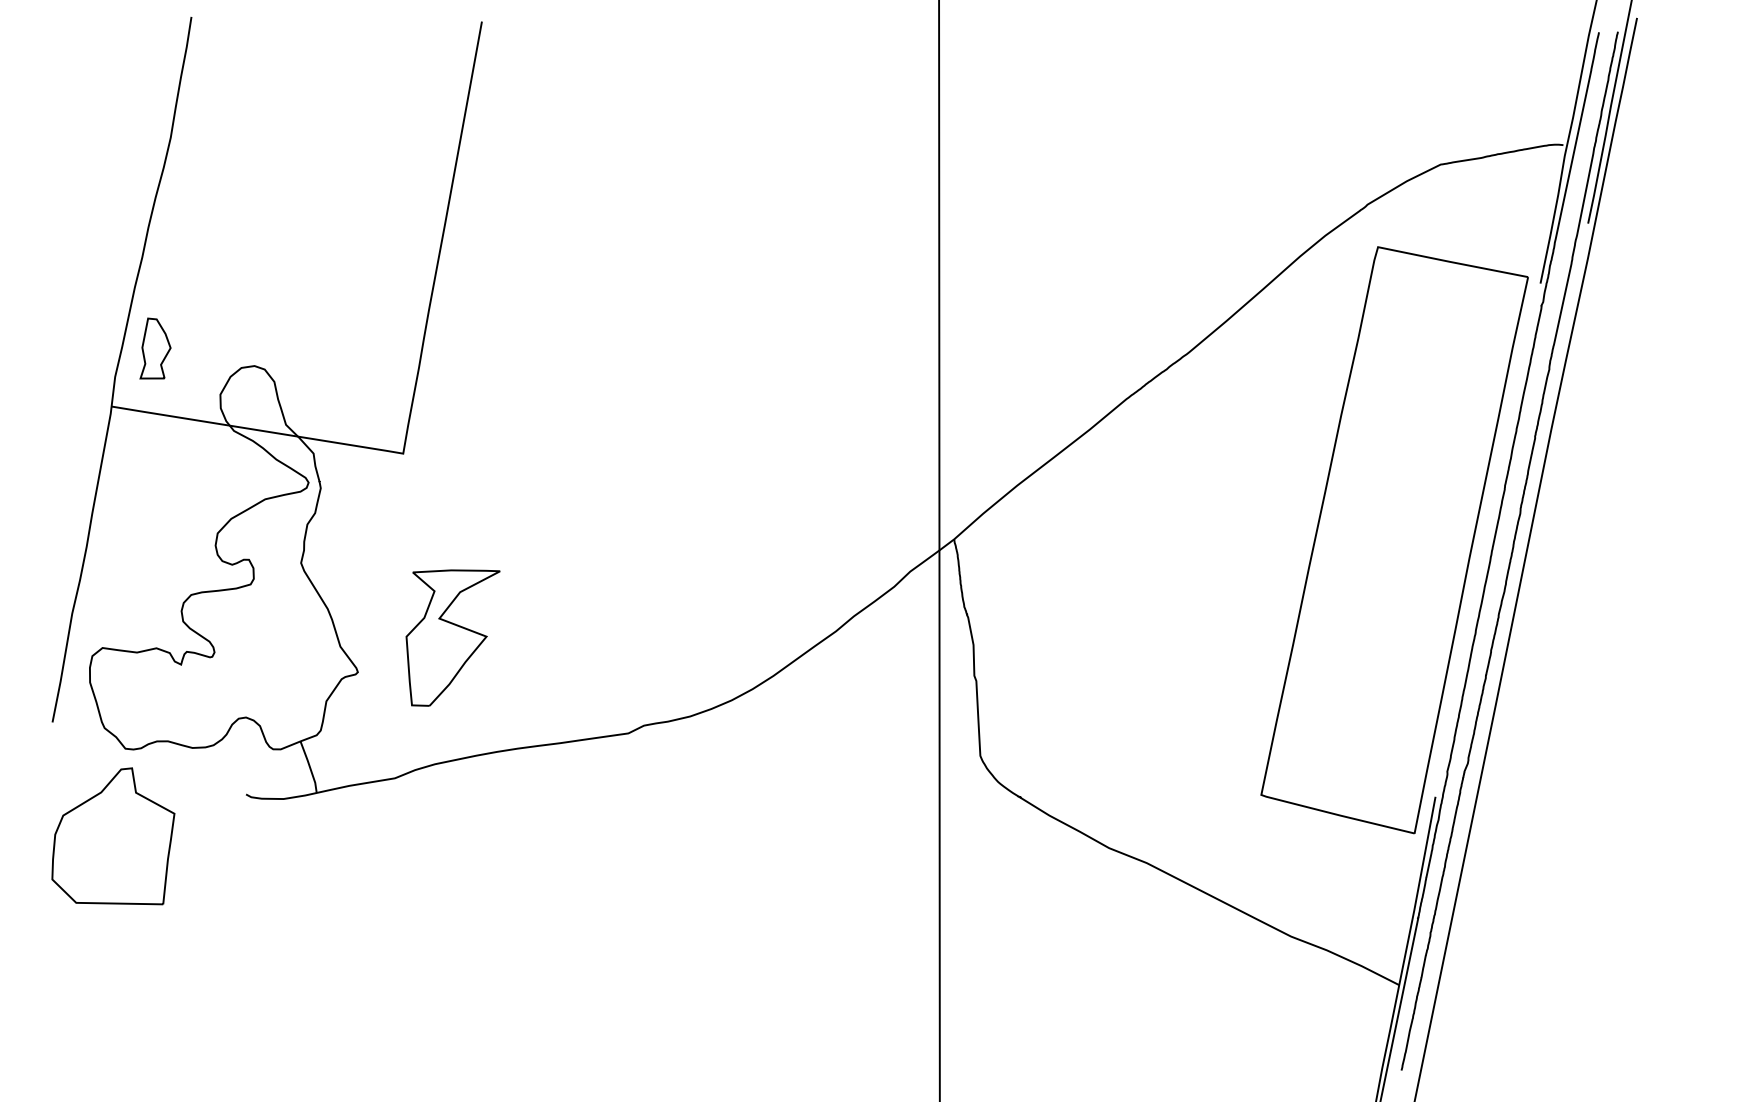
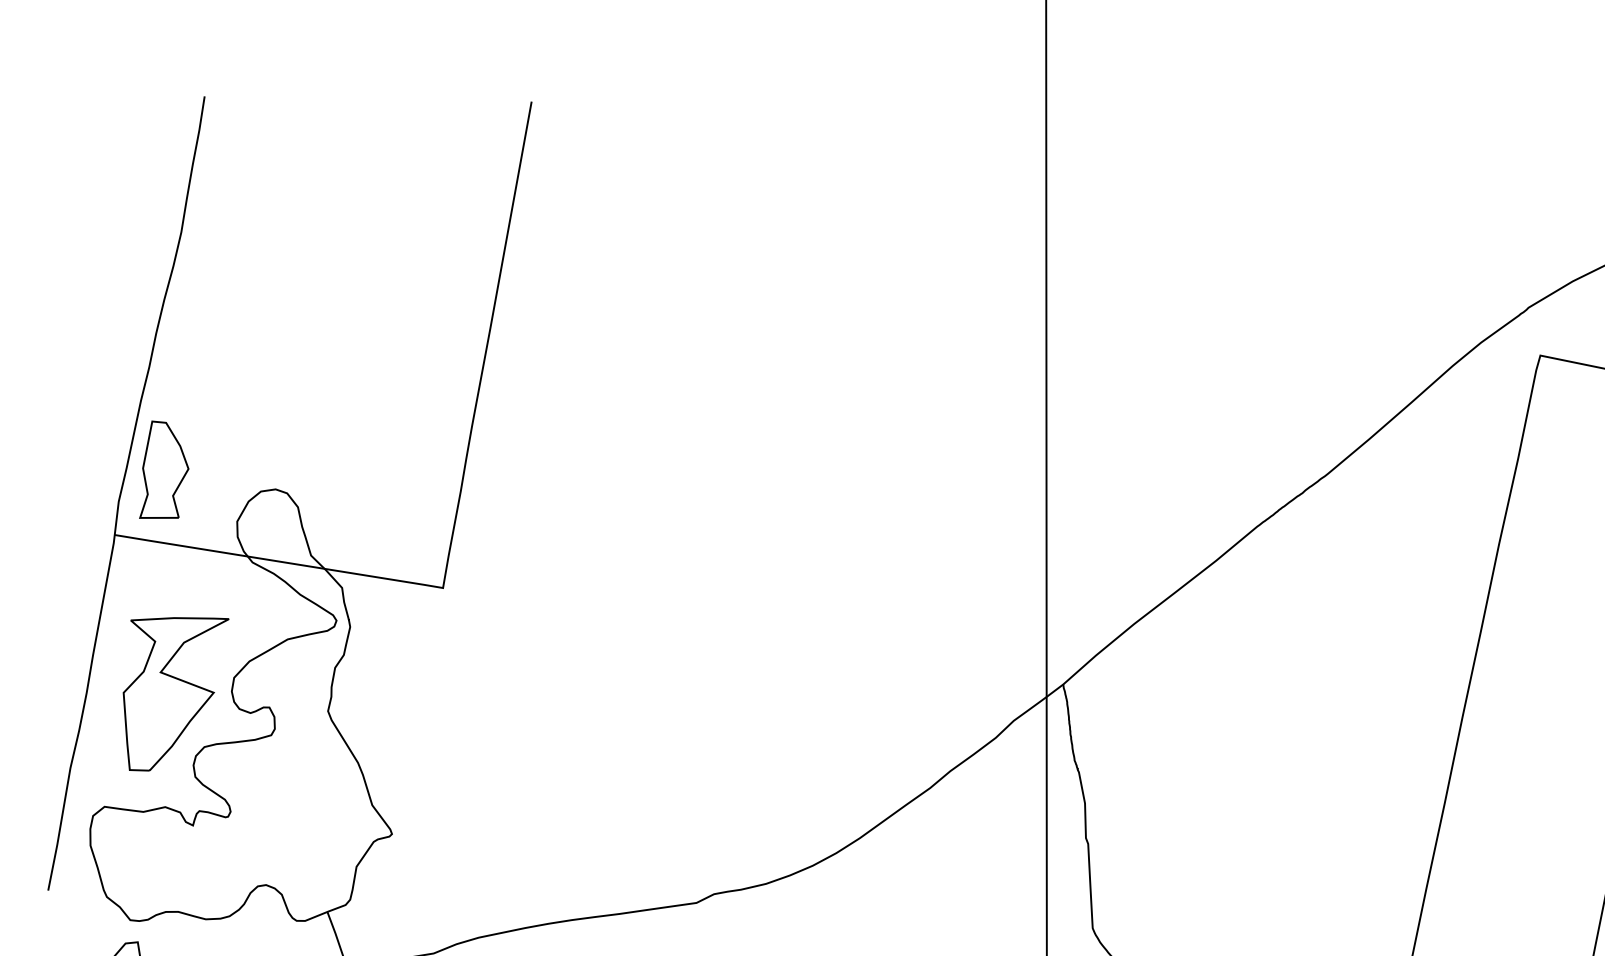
part: (155, 348) -> (164, 469), size x1.43
part: (452, 637) -> (175, 693), moved

